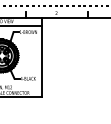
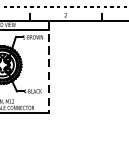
line: (42, 57) -> (49, 66), solid -> dashed

